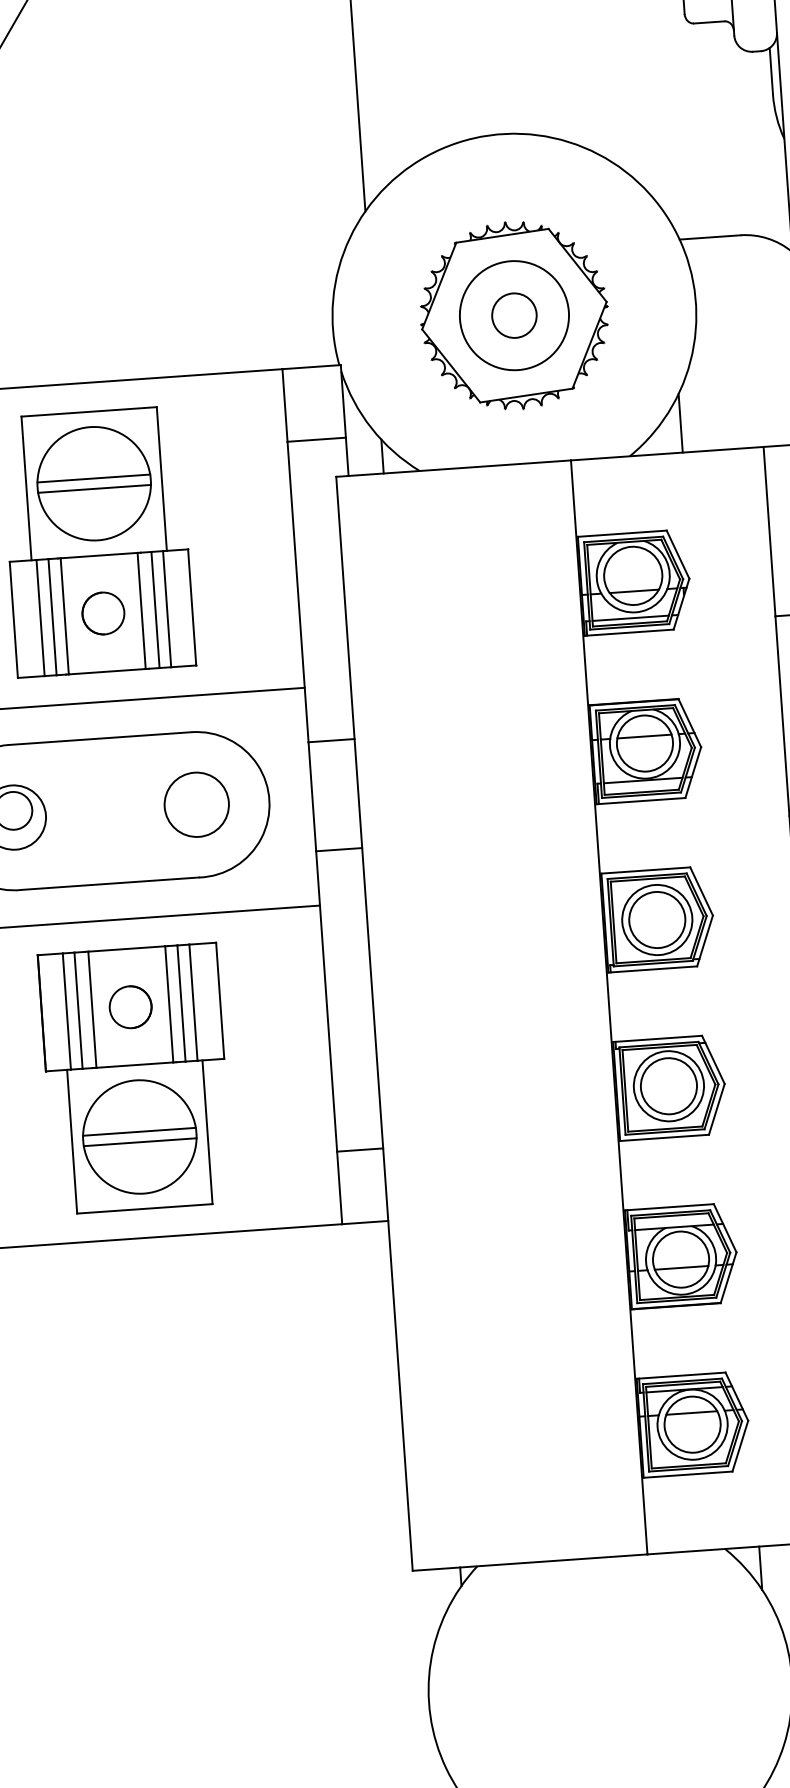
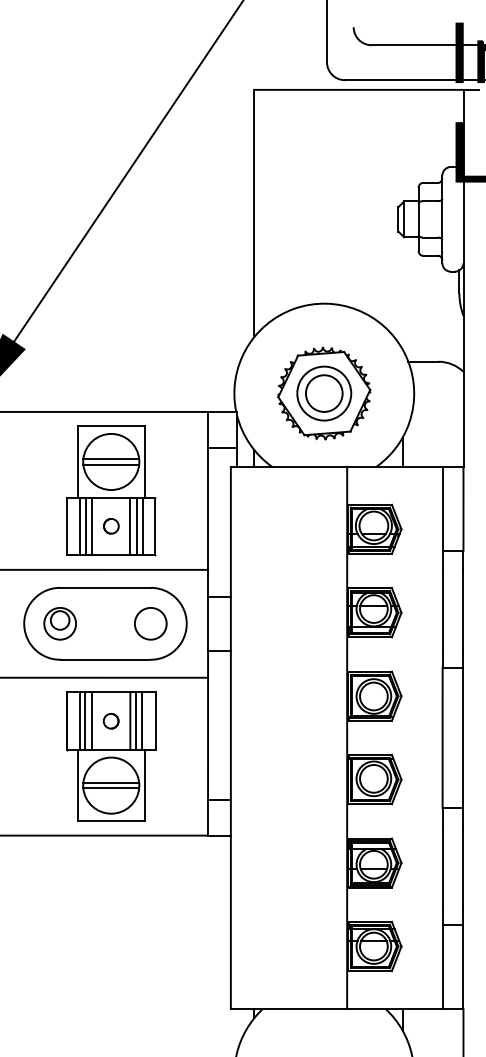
circle: (512, 315) -> (323, 393), size x1.67
part: (103, 613) -> (111, 526), size x0.71
part: (129, 1005) -> (110, 720), size x0.71

